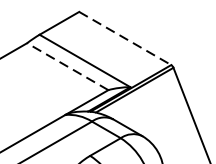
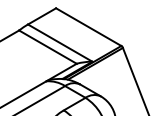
line: (124, 38) -> (88, 27), dashed -> solid
line: (67, 65) -> (47, 46), dashed -> solid

